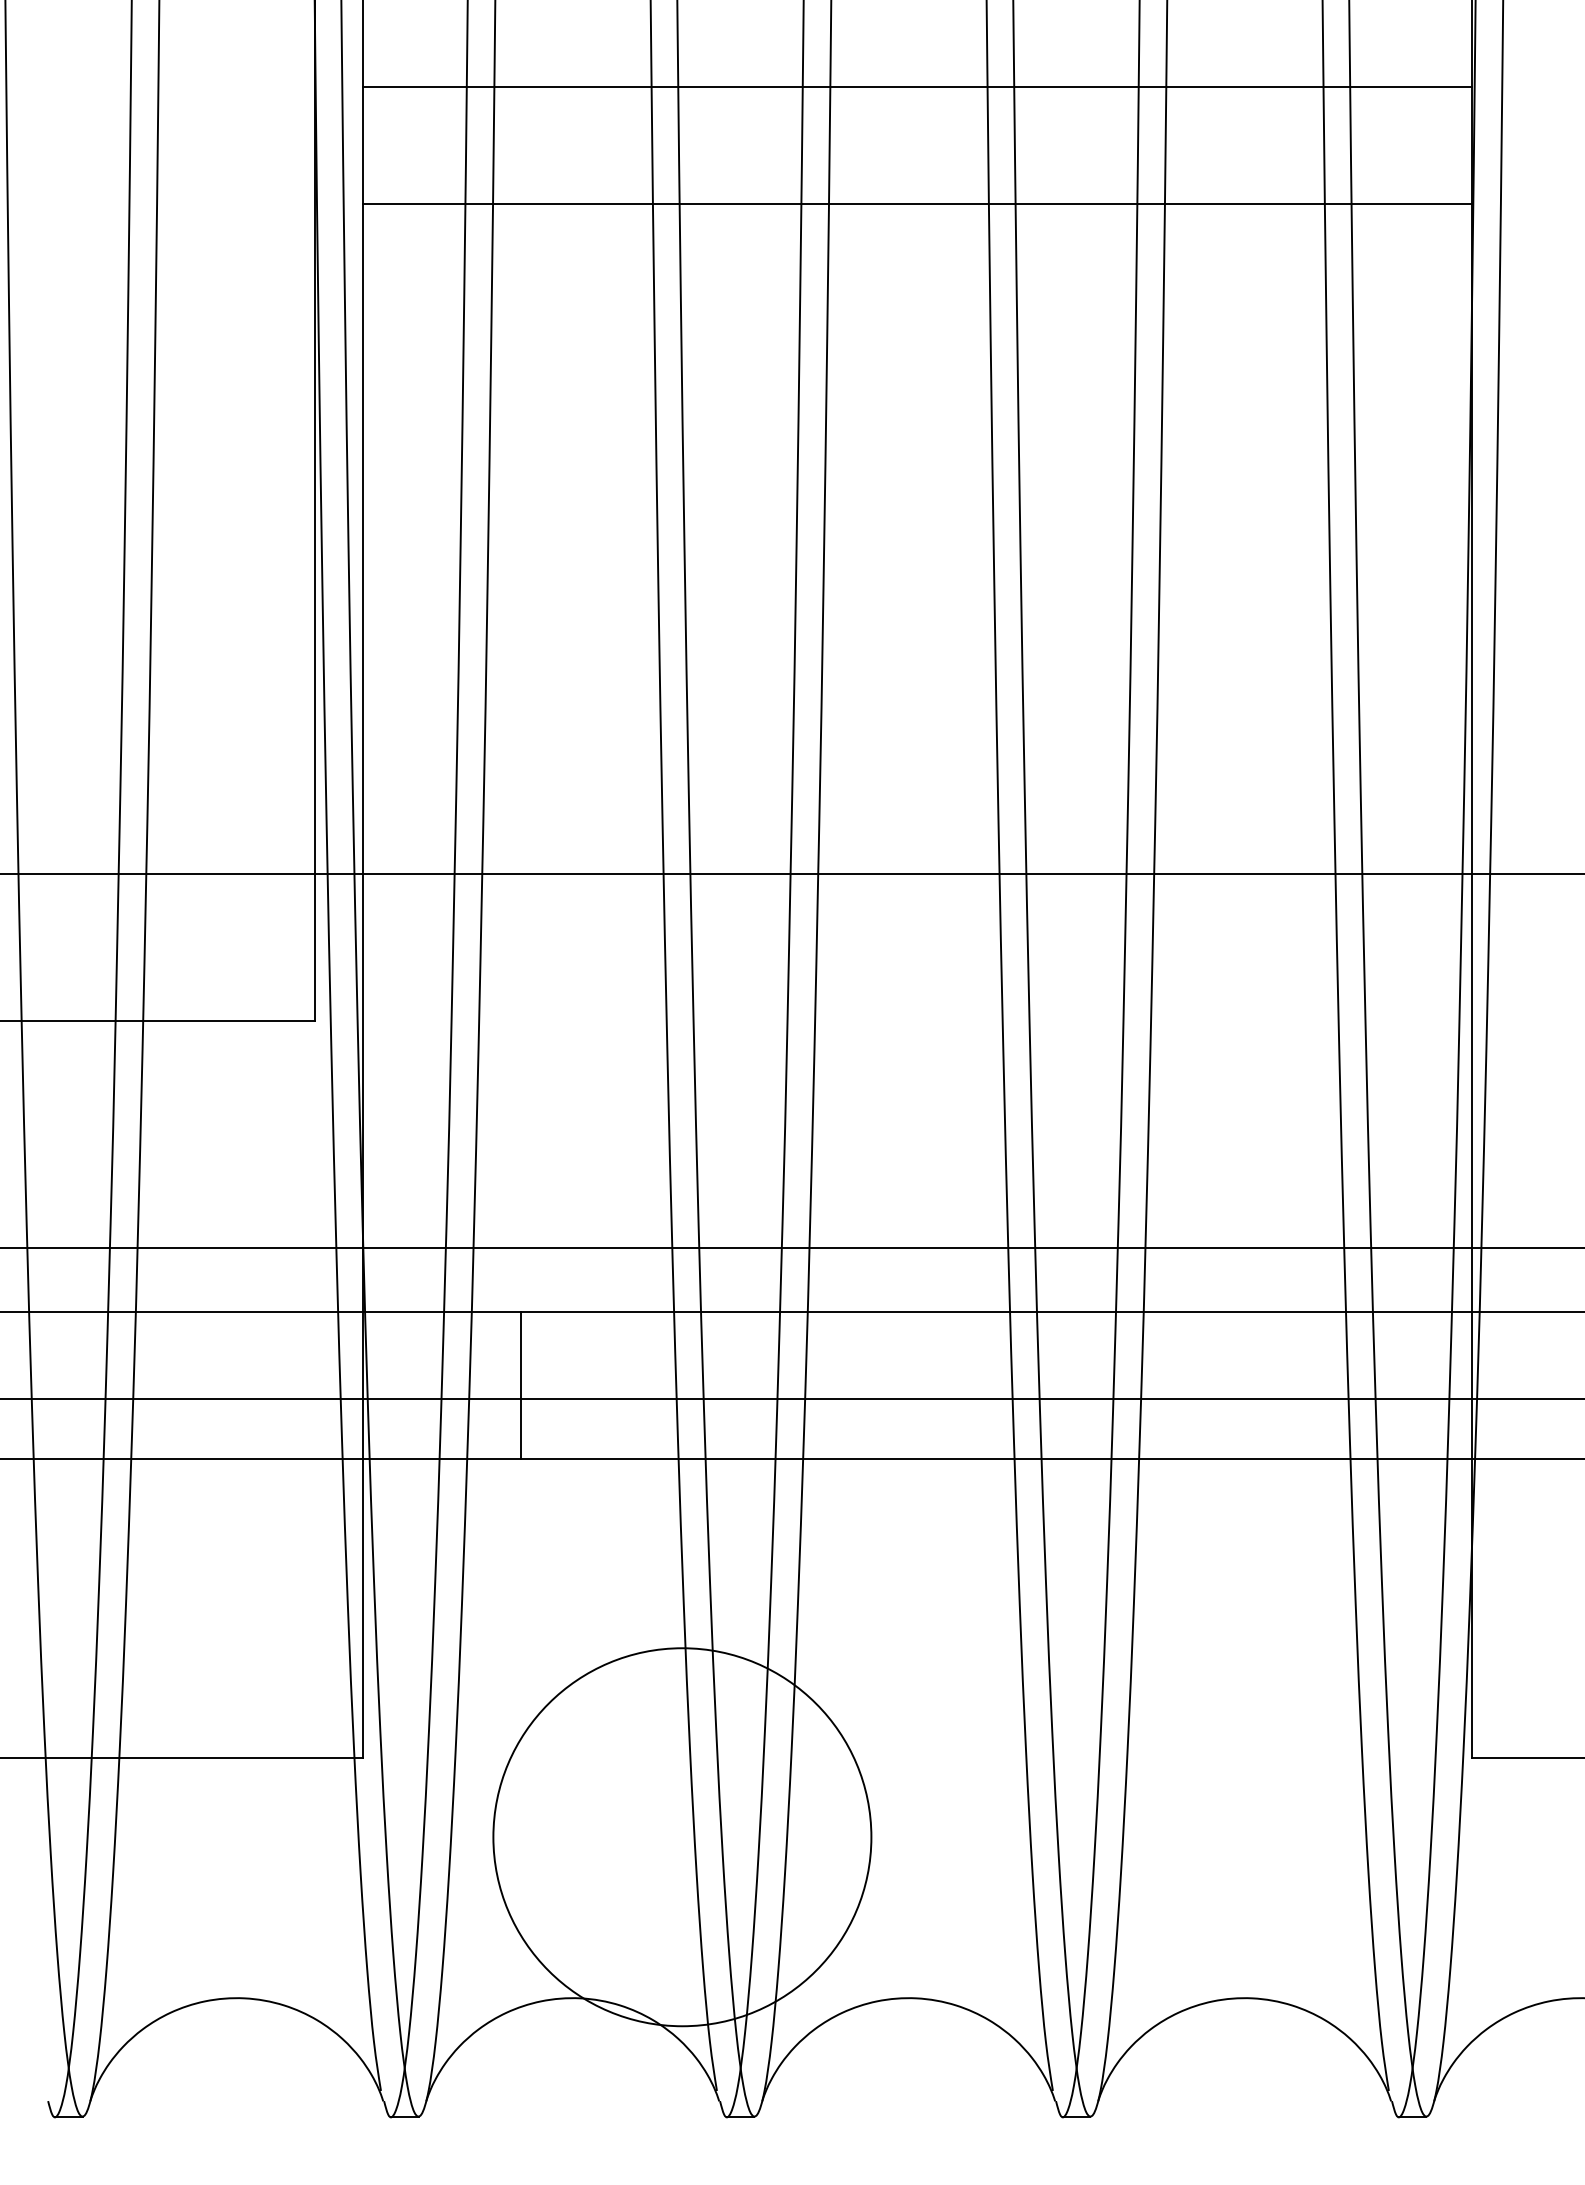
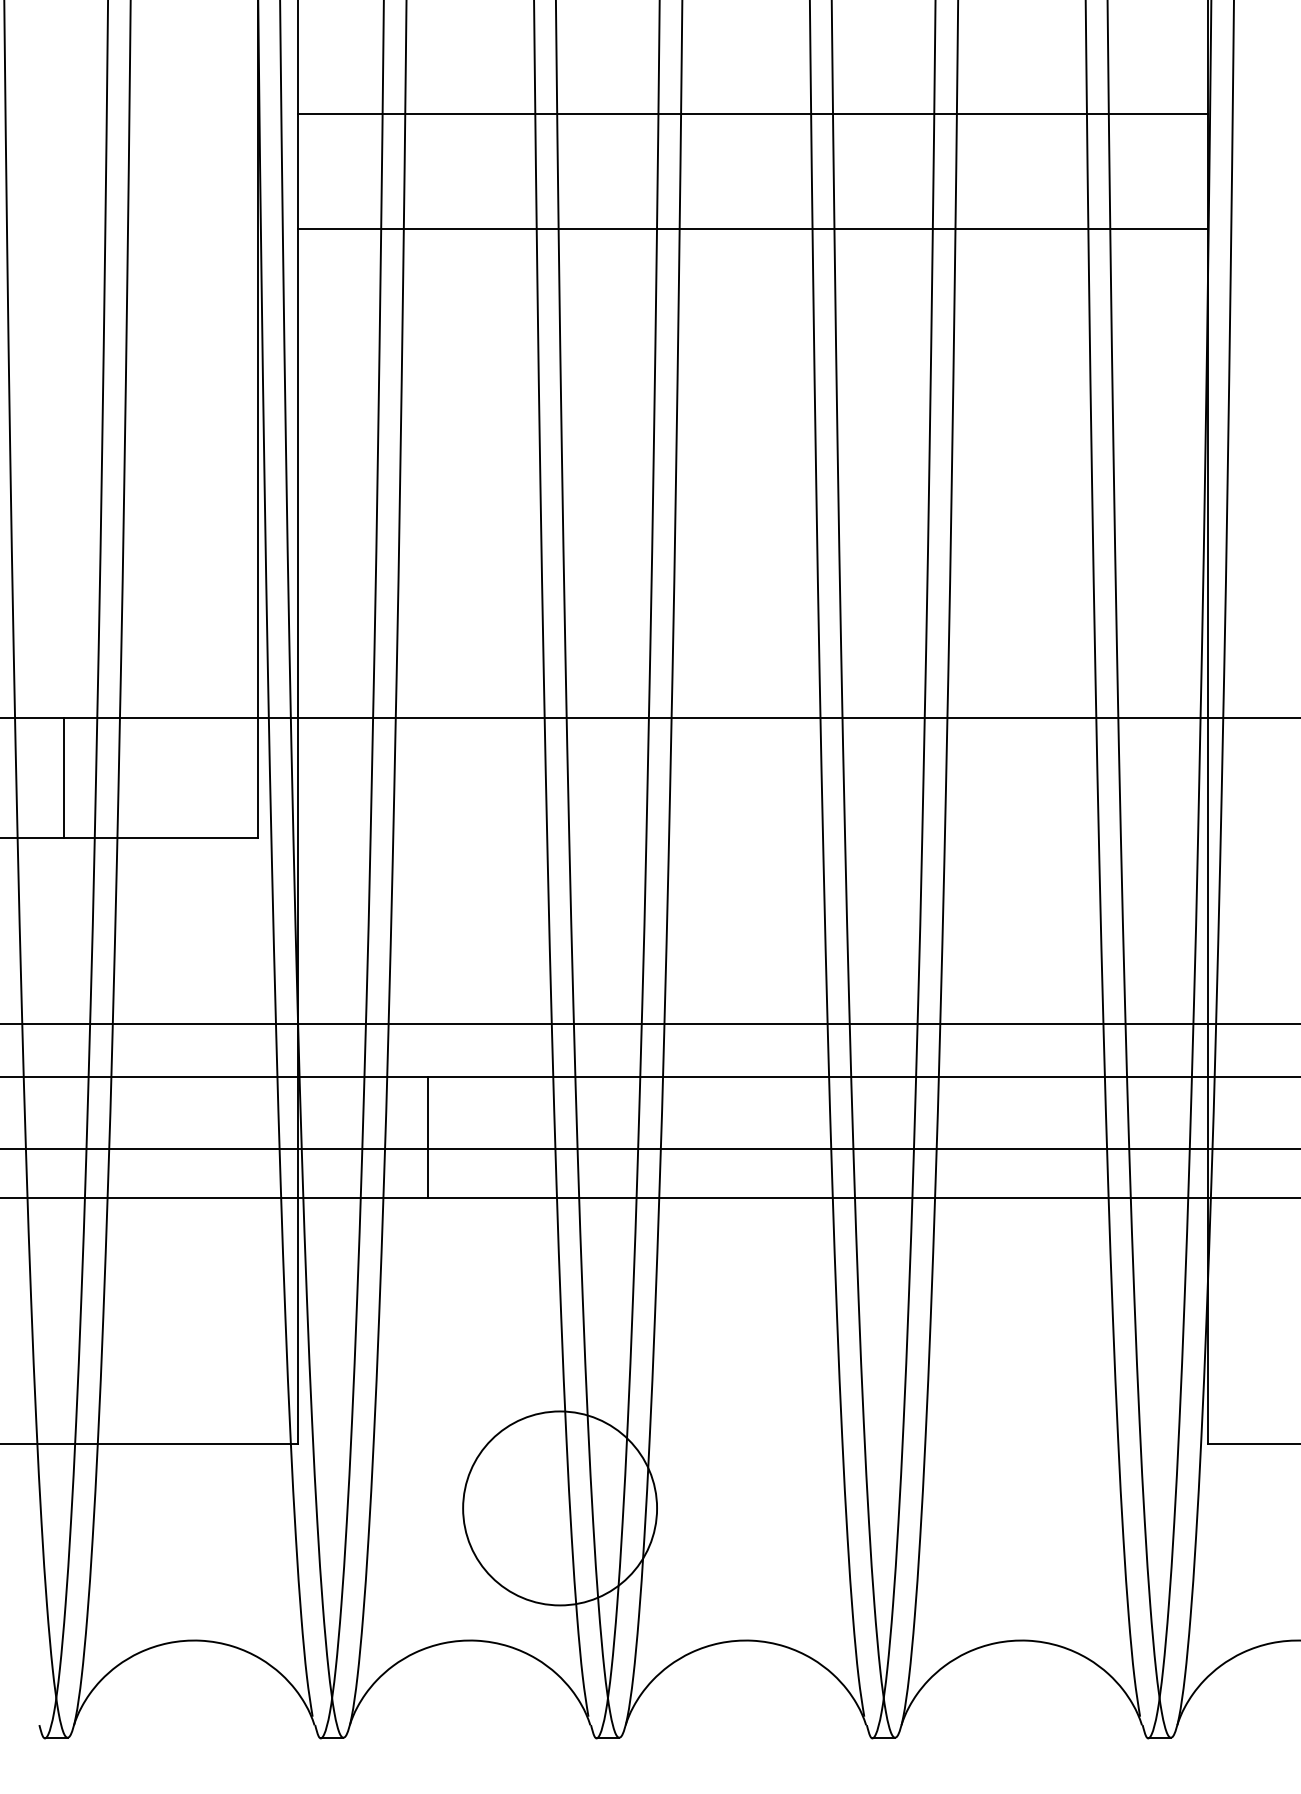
line: (916, 87) -> (752, 113), moved
line: (916, 204) -> (752, 229), moved
line: (78, 946) -> (64, 777), added
circle: (682, 1837) -> (560, 1508), size x0.62

